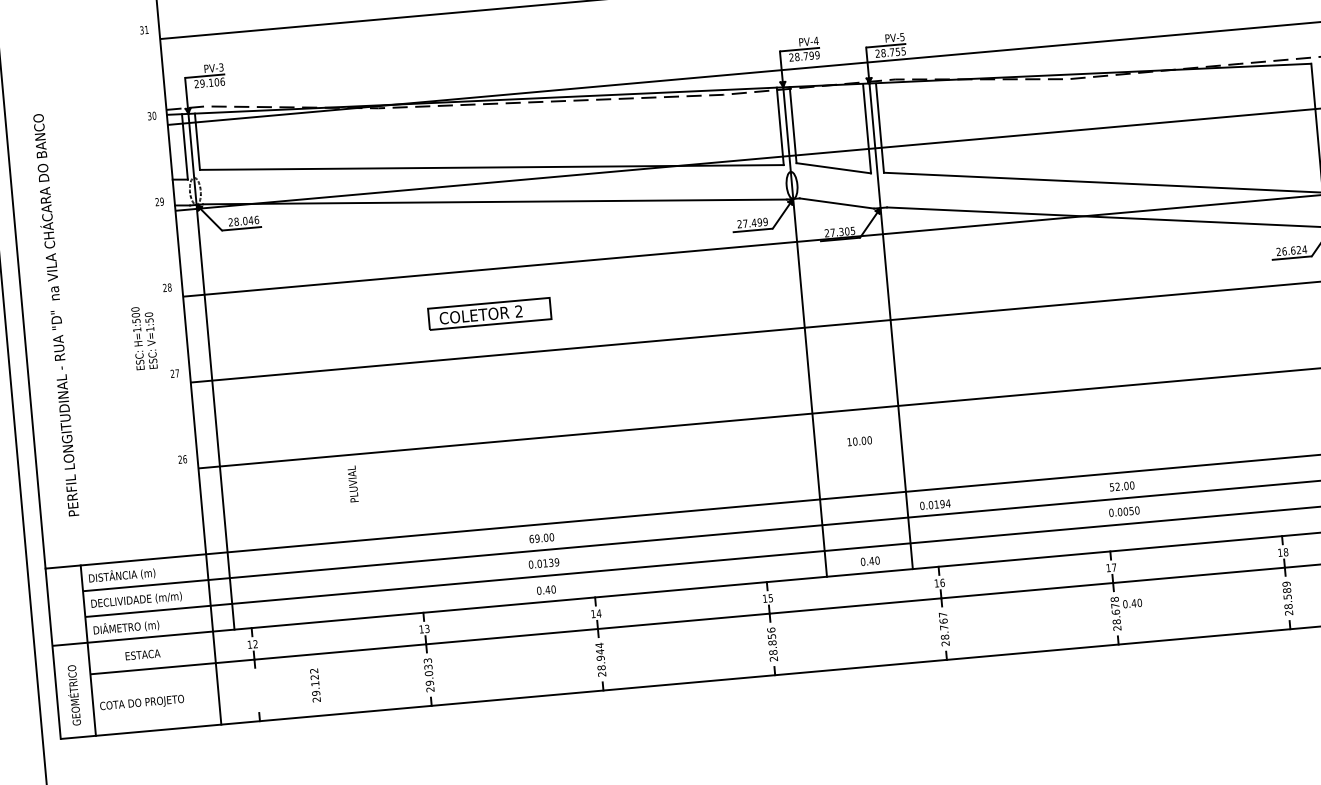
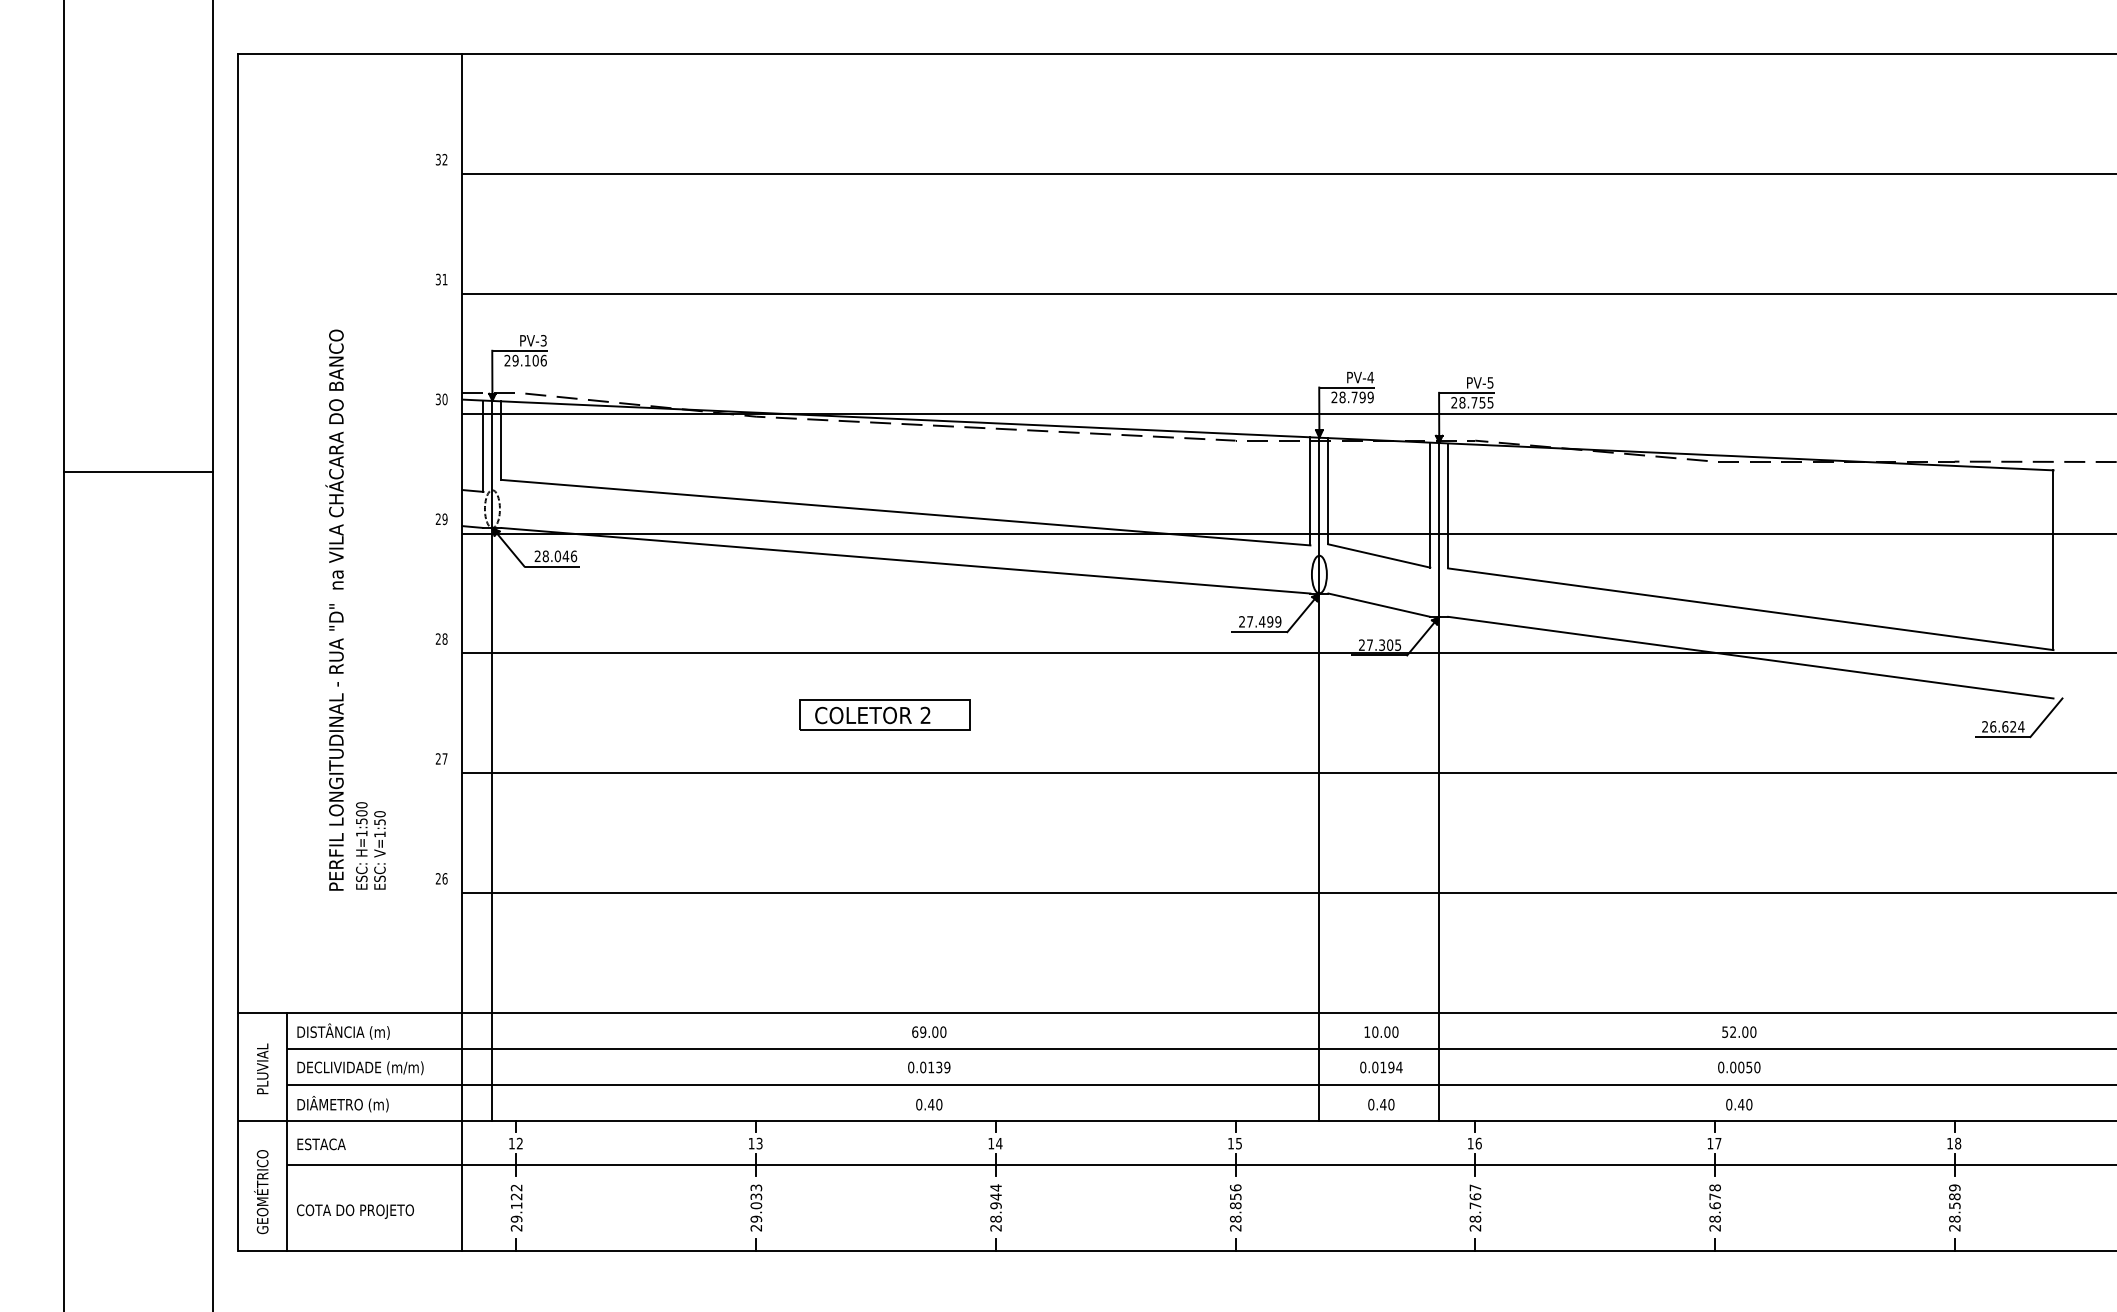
text: (54, 314) -> (334, 609), moved
text: (144, 337) -> (370, 845), moved
text: (859, 440) -> (1381, 1031), moved
text: (352, 483) -> (262, 1068), moved
text: (935, 504) -> (1381, 1067), moved
text: (1132, 603) -> (1739, 1104), moved
text: (142, 654) -> (321, 1144), moved
text: (315, 685) -> (516, 1207), moved

